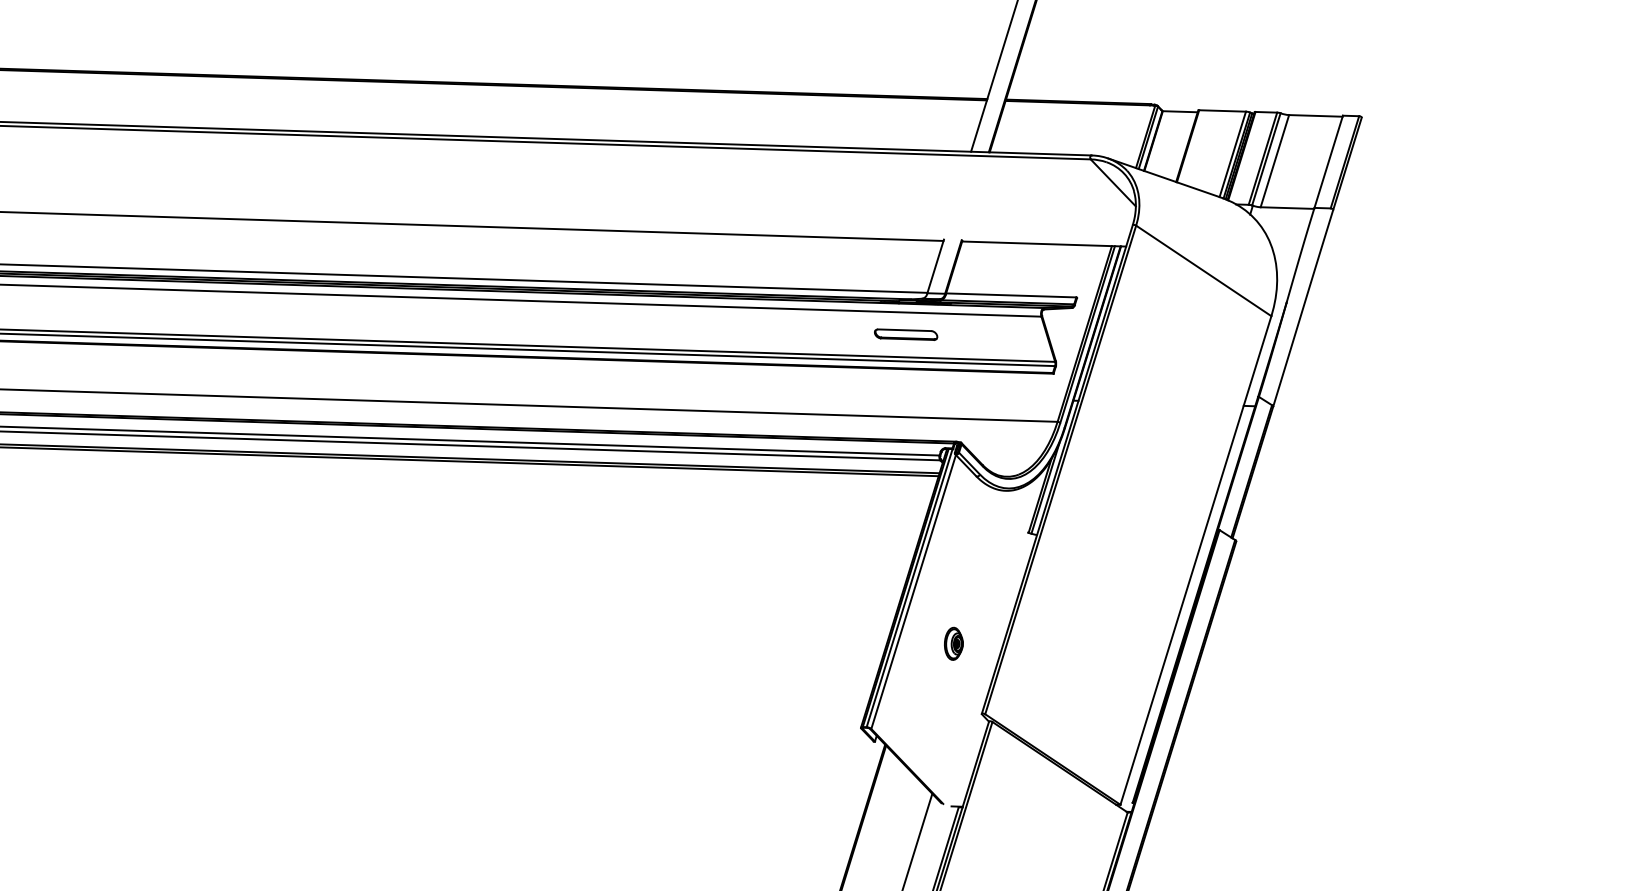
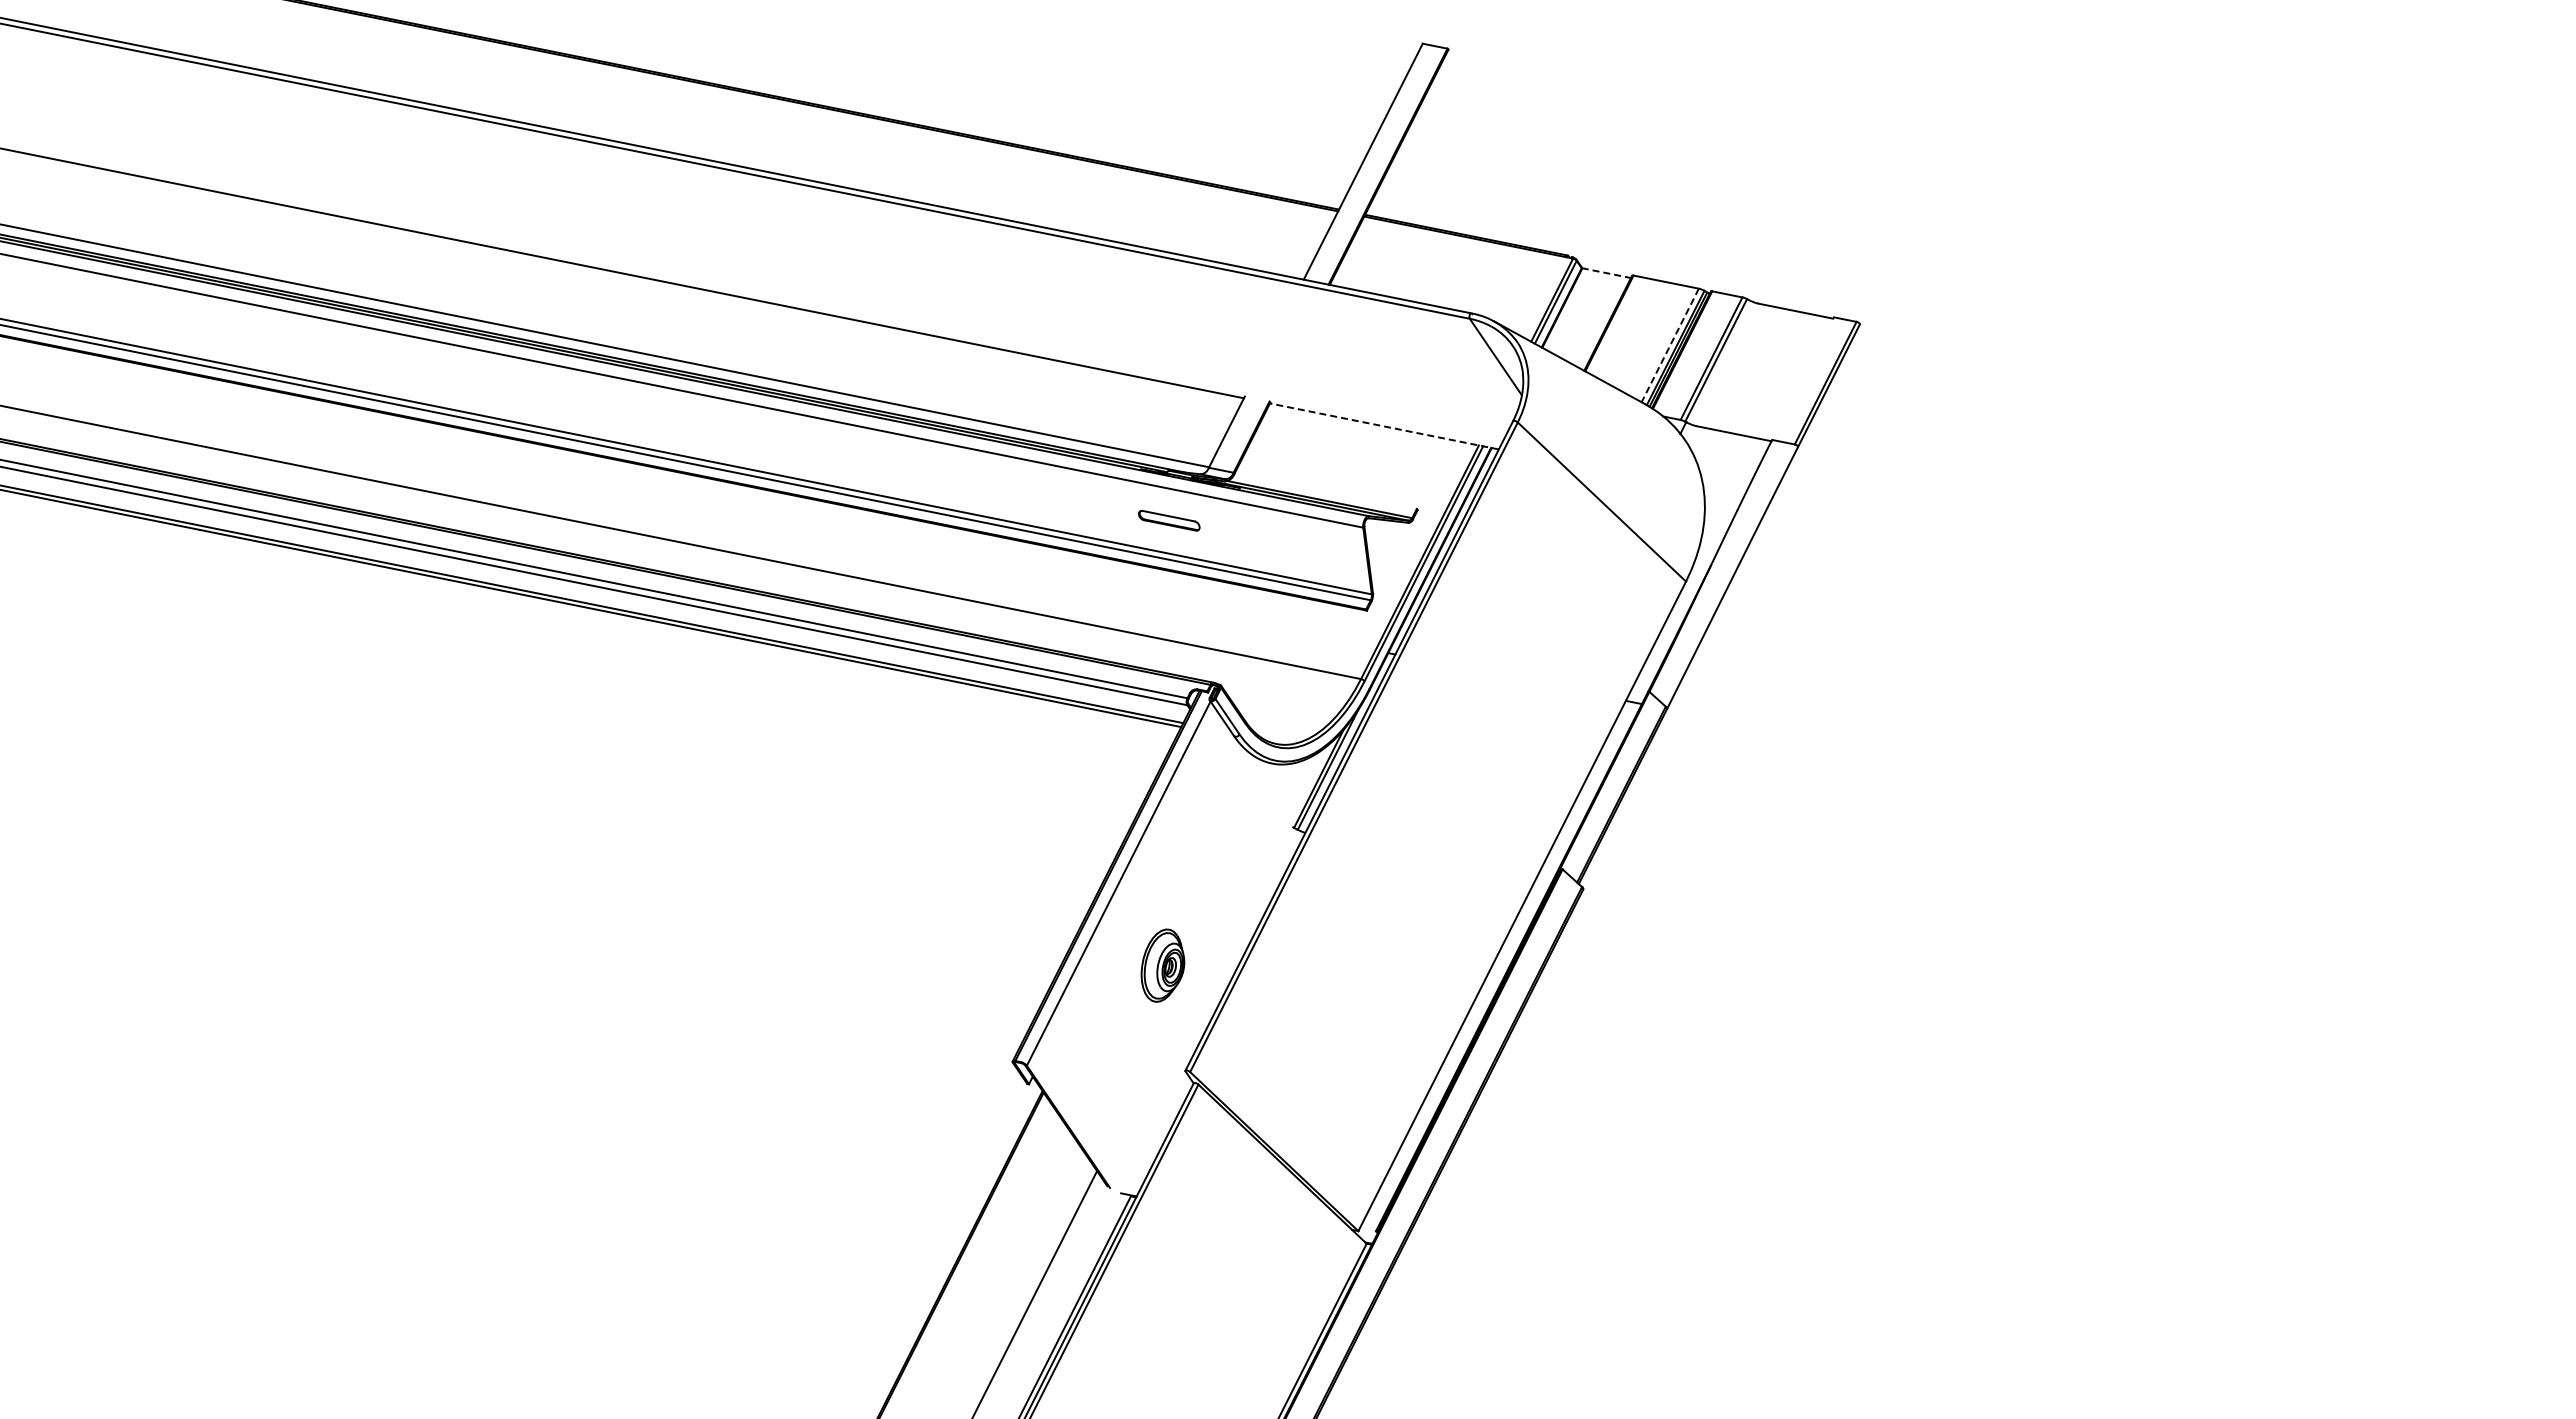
line: (1180, 111) -> (1606, 273), solid -> dashed
line: (1232, 154) -> (1670, 345), solid -> dashed
line: (1274, 160) -> (1727, 364), removed
line: (1328, 161) -> (1802, 378), removed
line: (1044, 244) -> (1384, 426), solid -> dashed
line: (1010, 295) -> (1325, 490), removed
part: (906, 334) -> (1169, 520), size x0.7
line: (909, 588) -> (1113, 877), removed
part: (953, 643) -> (1162, 965), size x1.6

